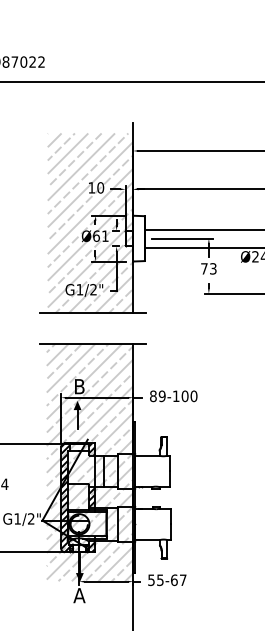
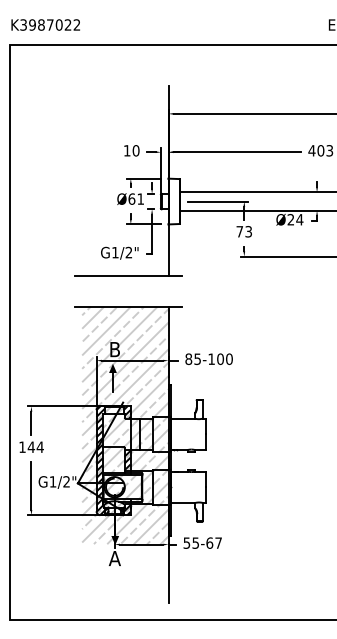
hatch: (90, 223) -> (125, 186), removed
text: (162, 395) -> (197, 358), 89-100 -> 85-100

